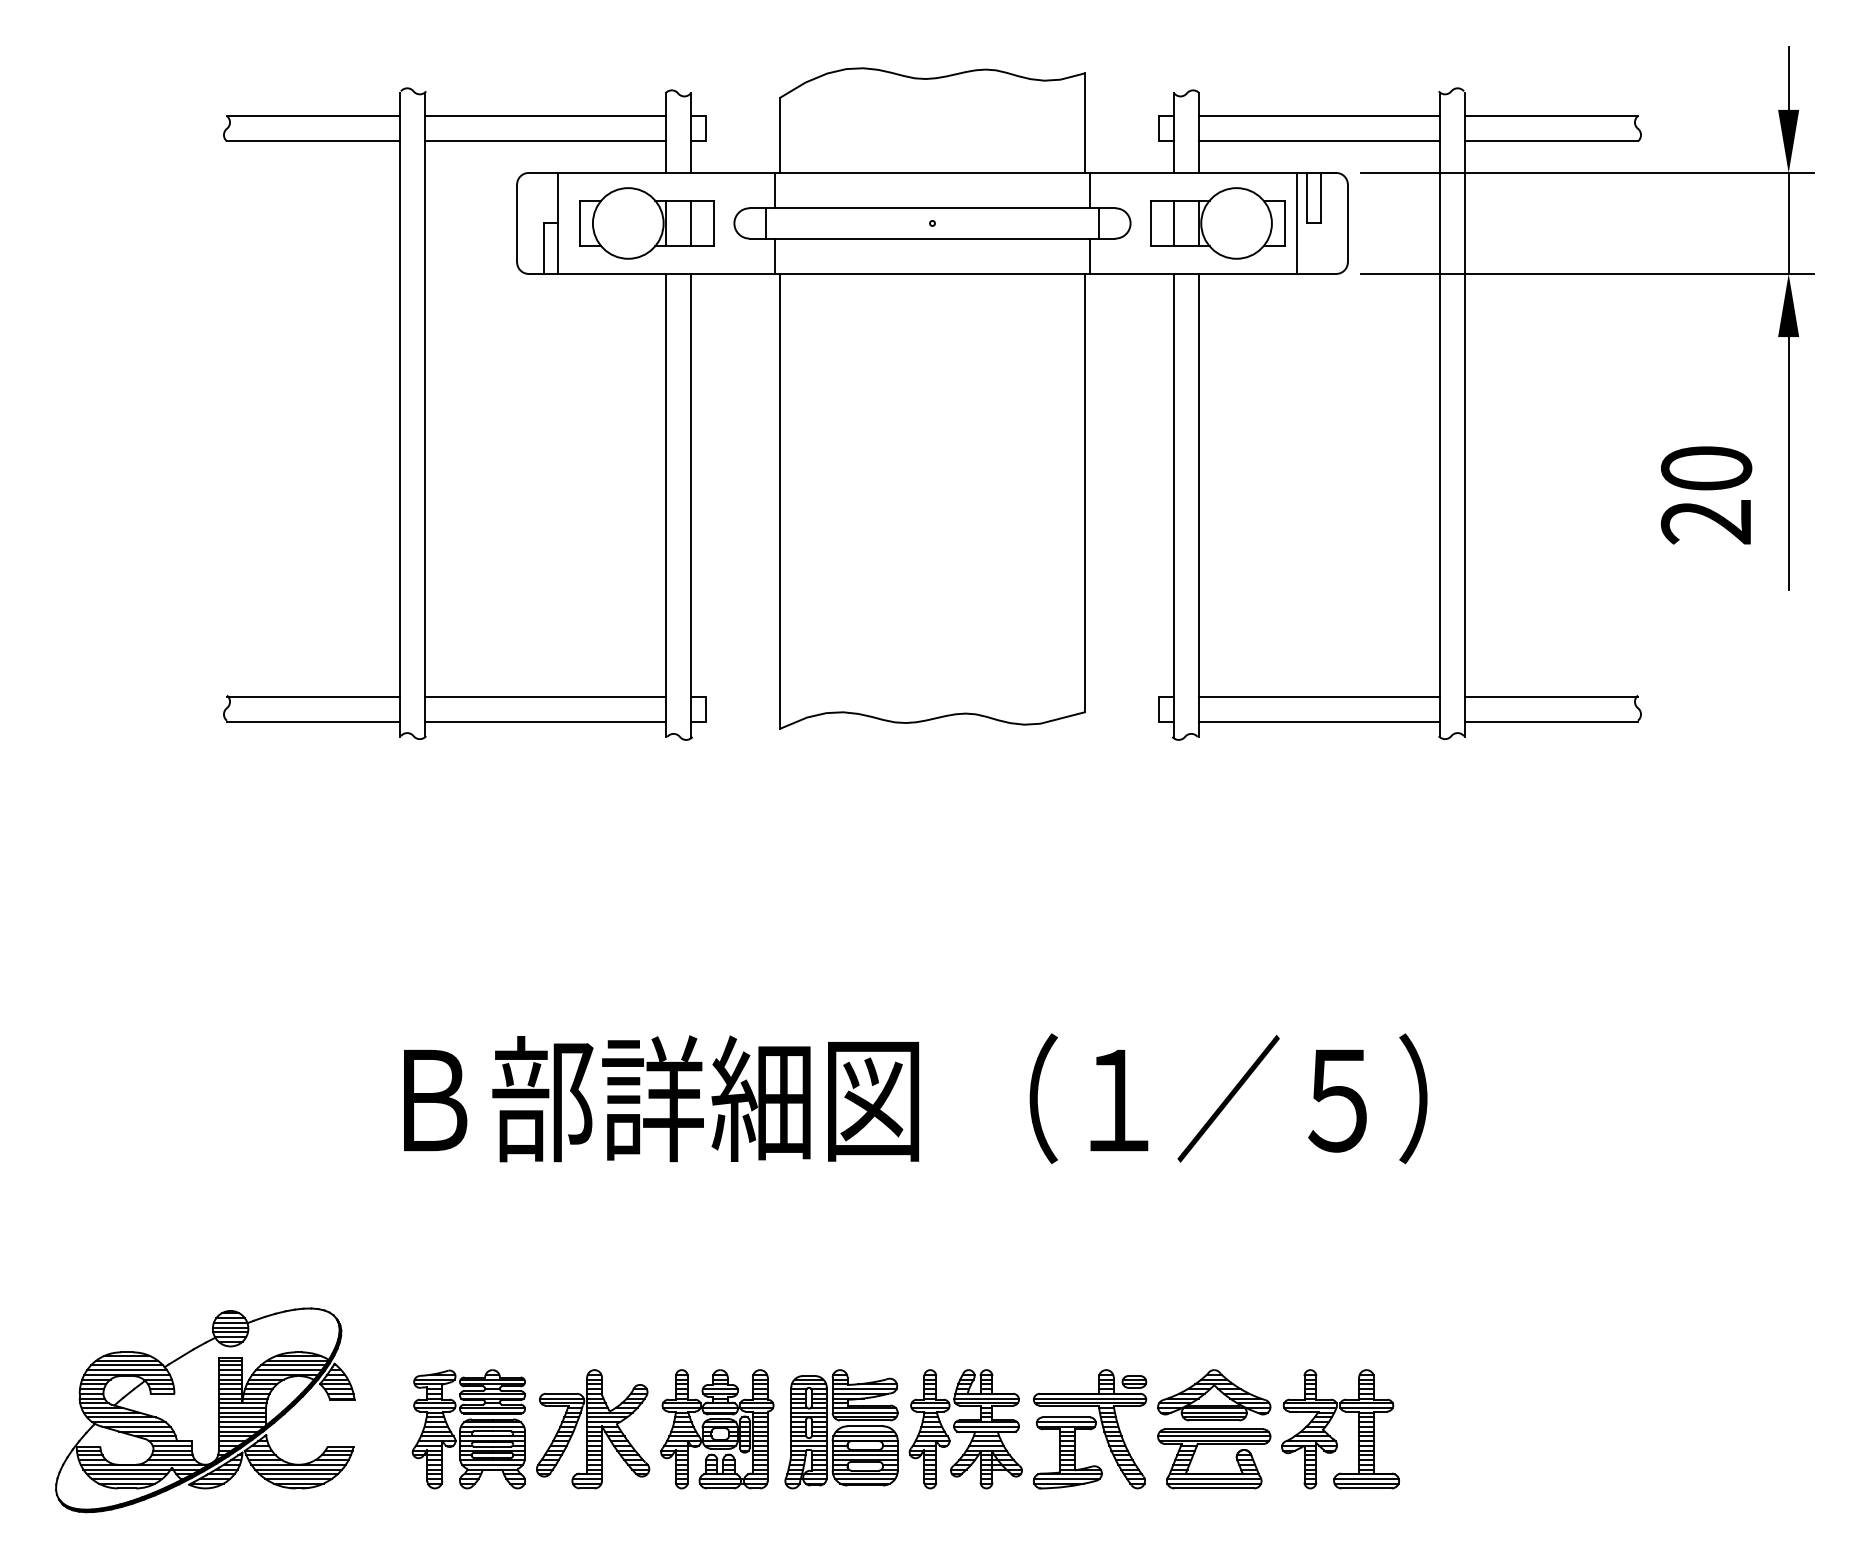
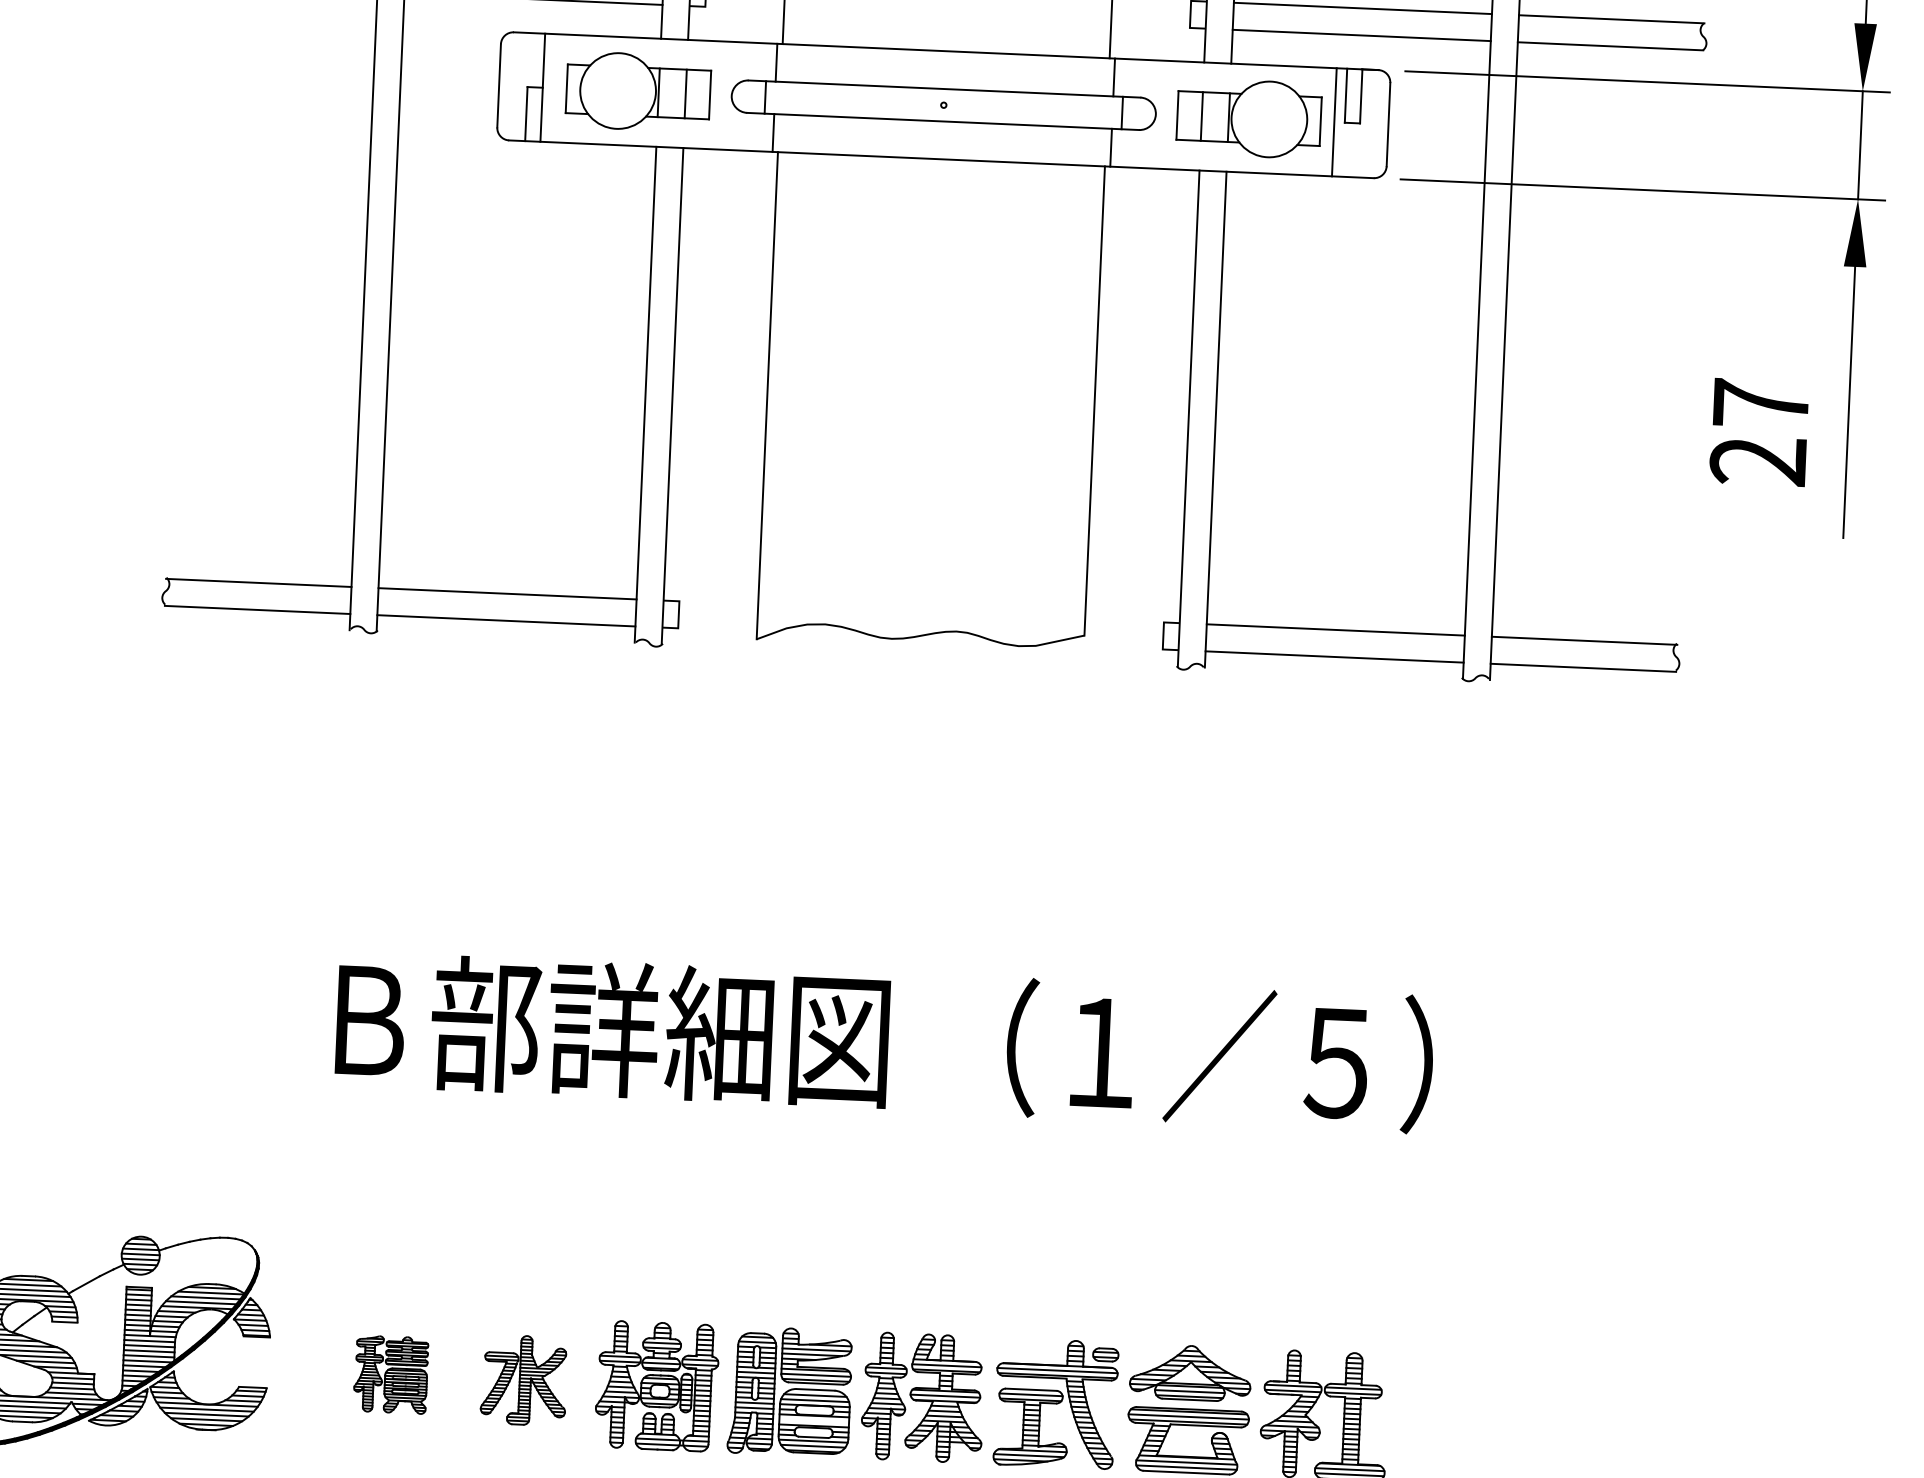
text: (1706, 468) -> (1760, 403), 20 -> 27
part: (468, 1429) -> (390, 1374), size x0.6
part: (593, 1429) -> (524, 1380), size x0.7
line: (864, 1455) -> (813, 1421), removed

